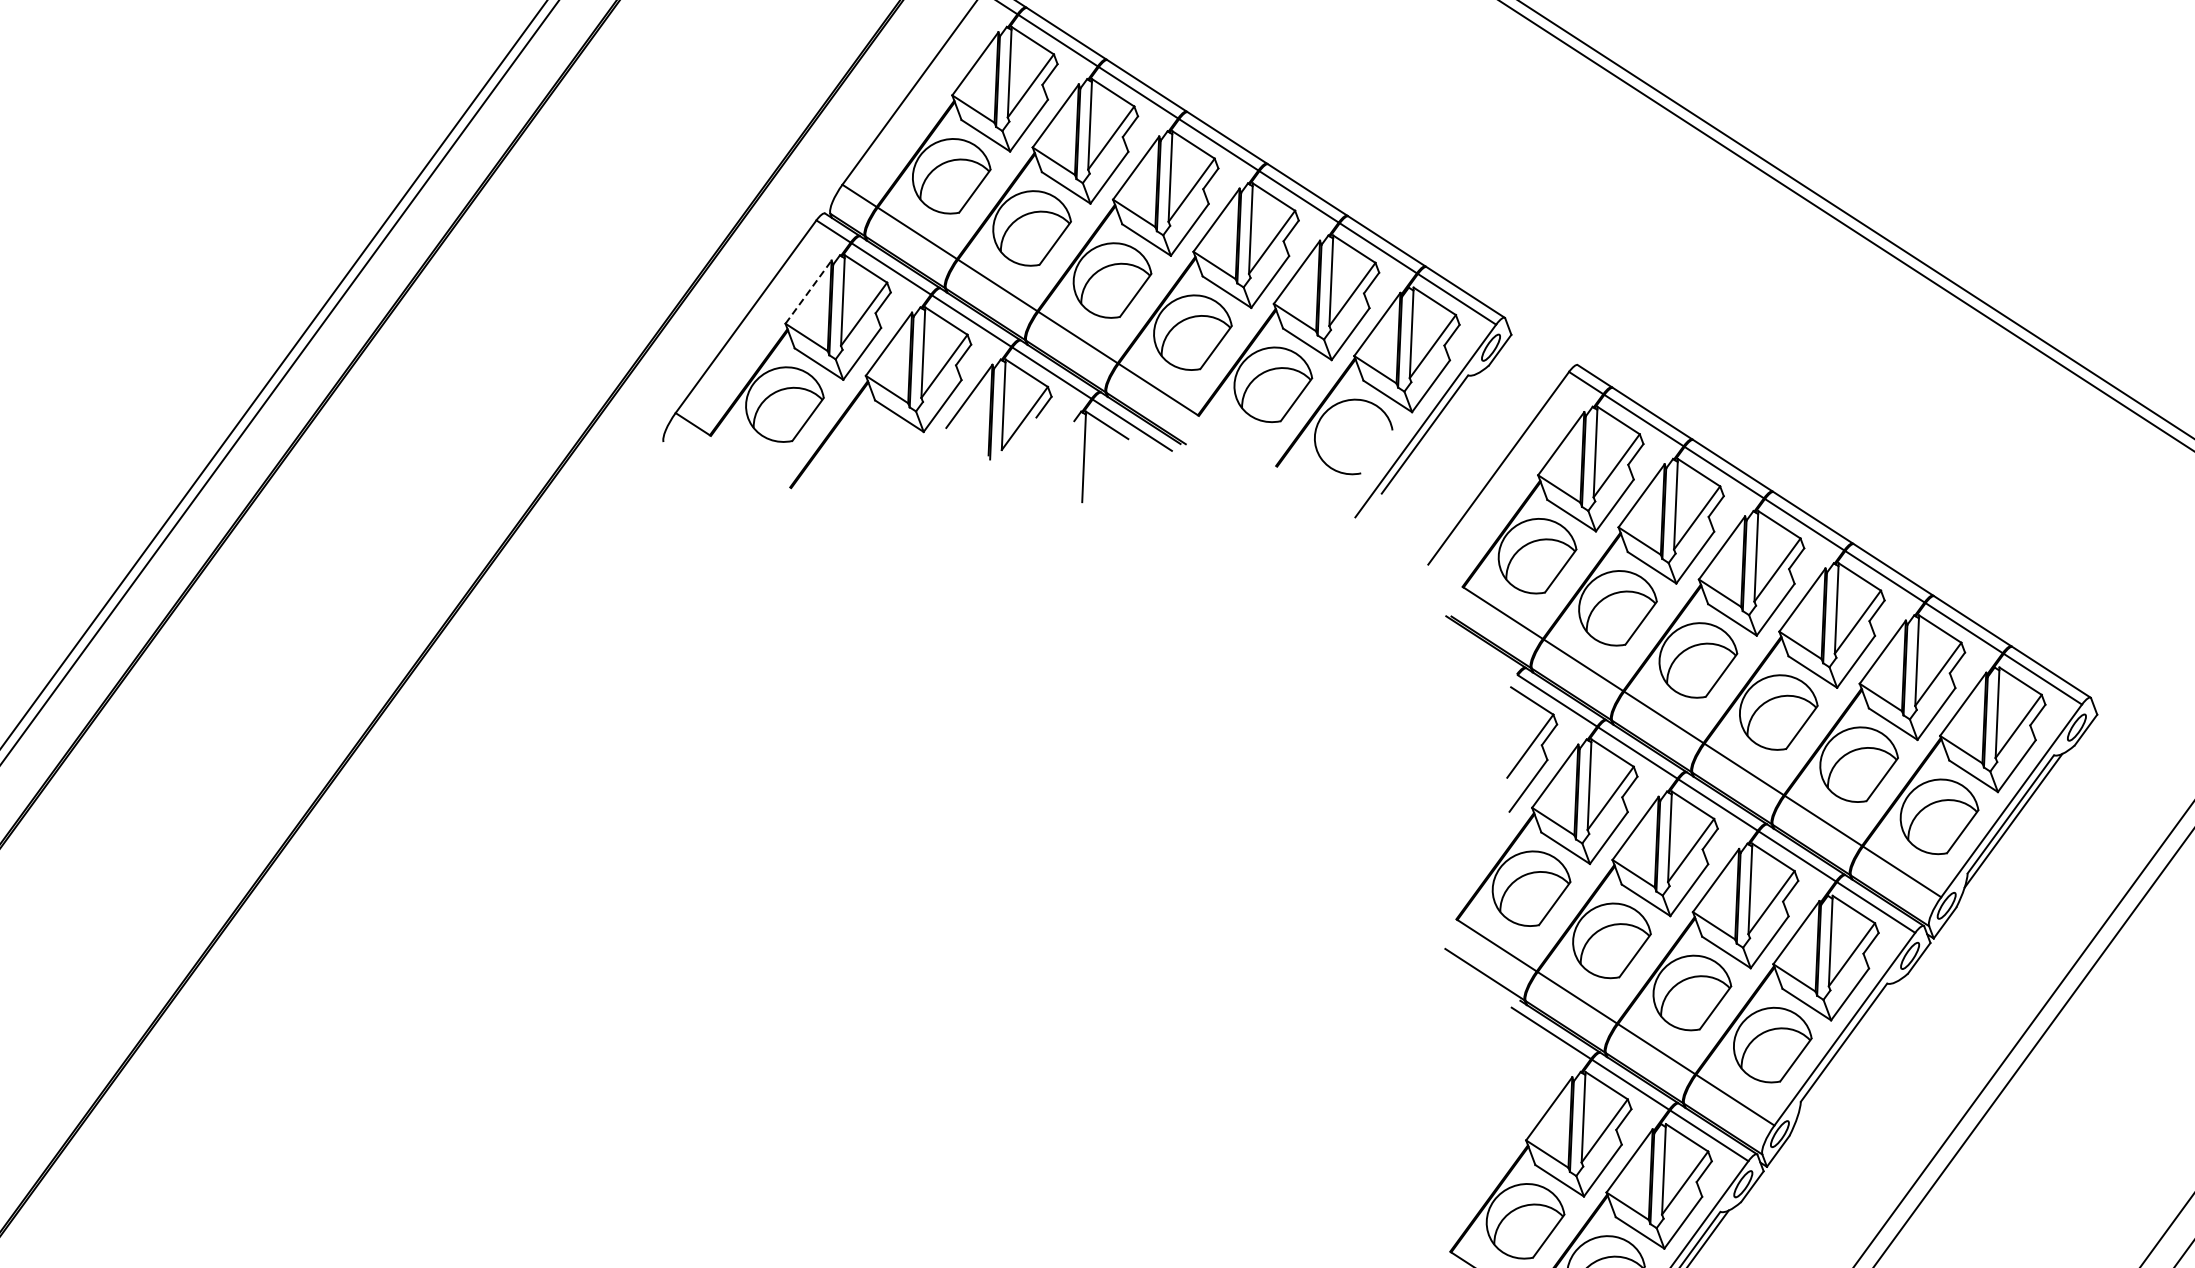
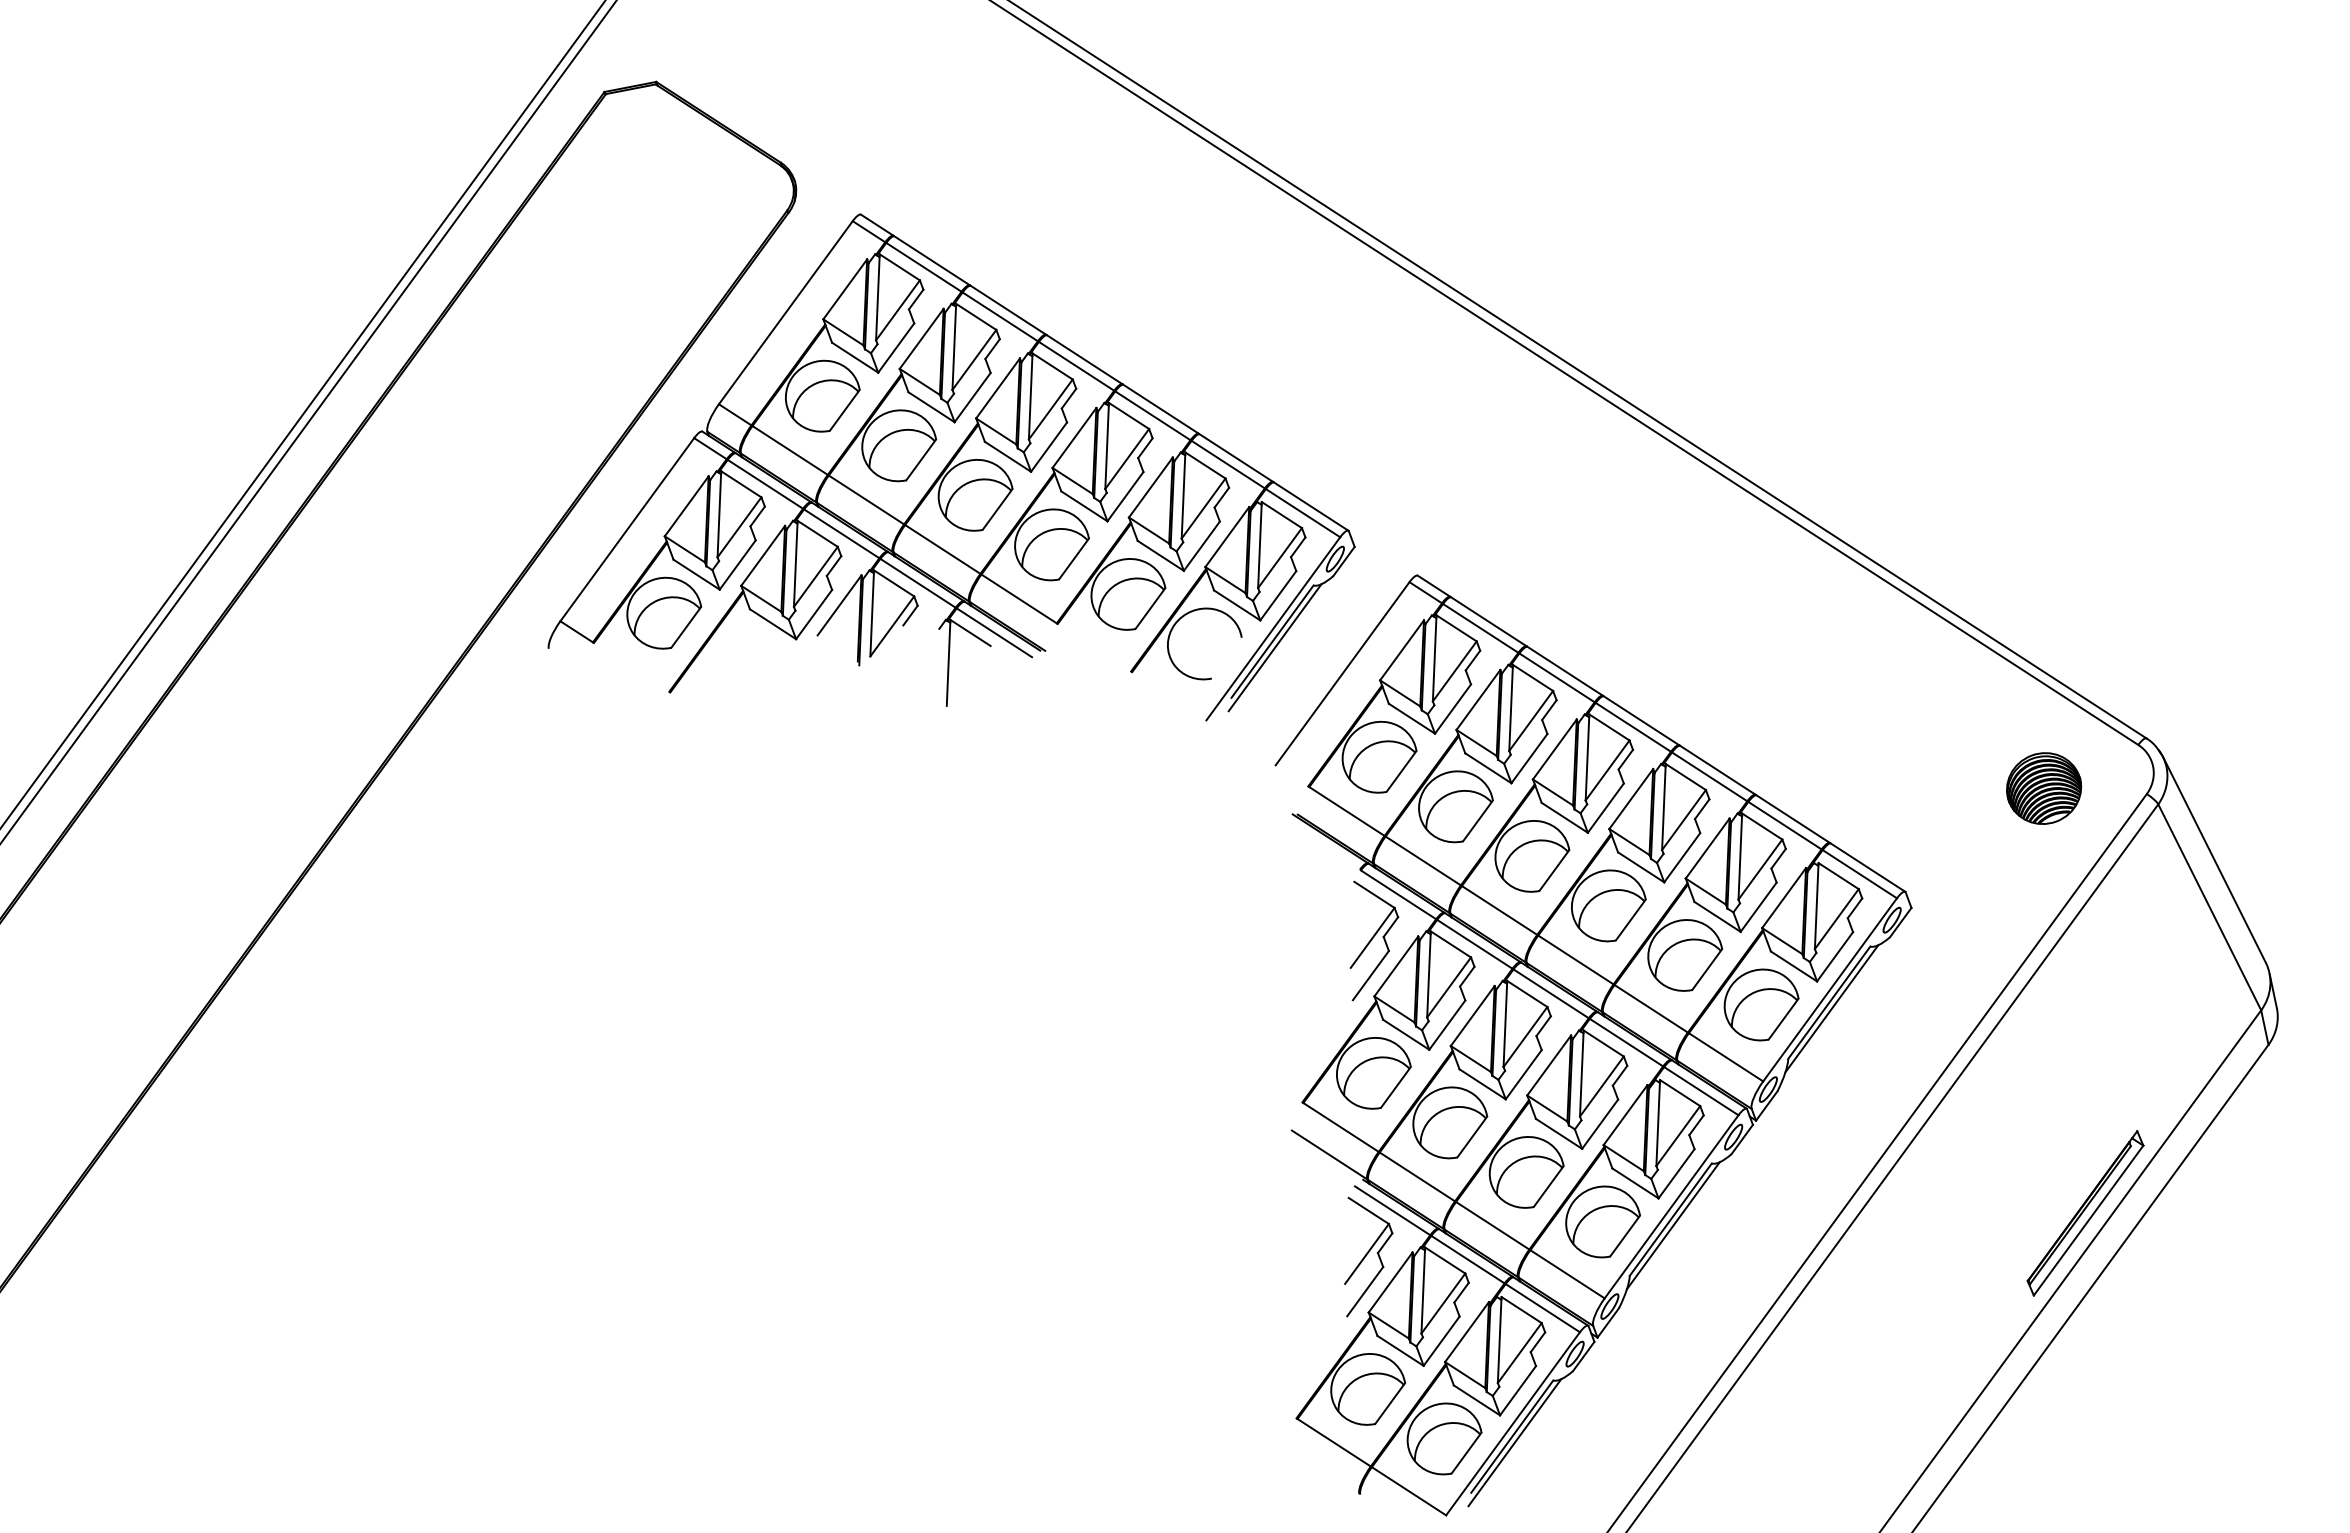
line: (809, 291) -> (687, 505), dashed -> solid
line: (1427, 440) -> (1274, 647), added
line: (1845, 1048) -> (1672, 1225), added
part: (1525, 1081) -> (1368, 1256), added

